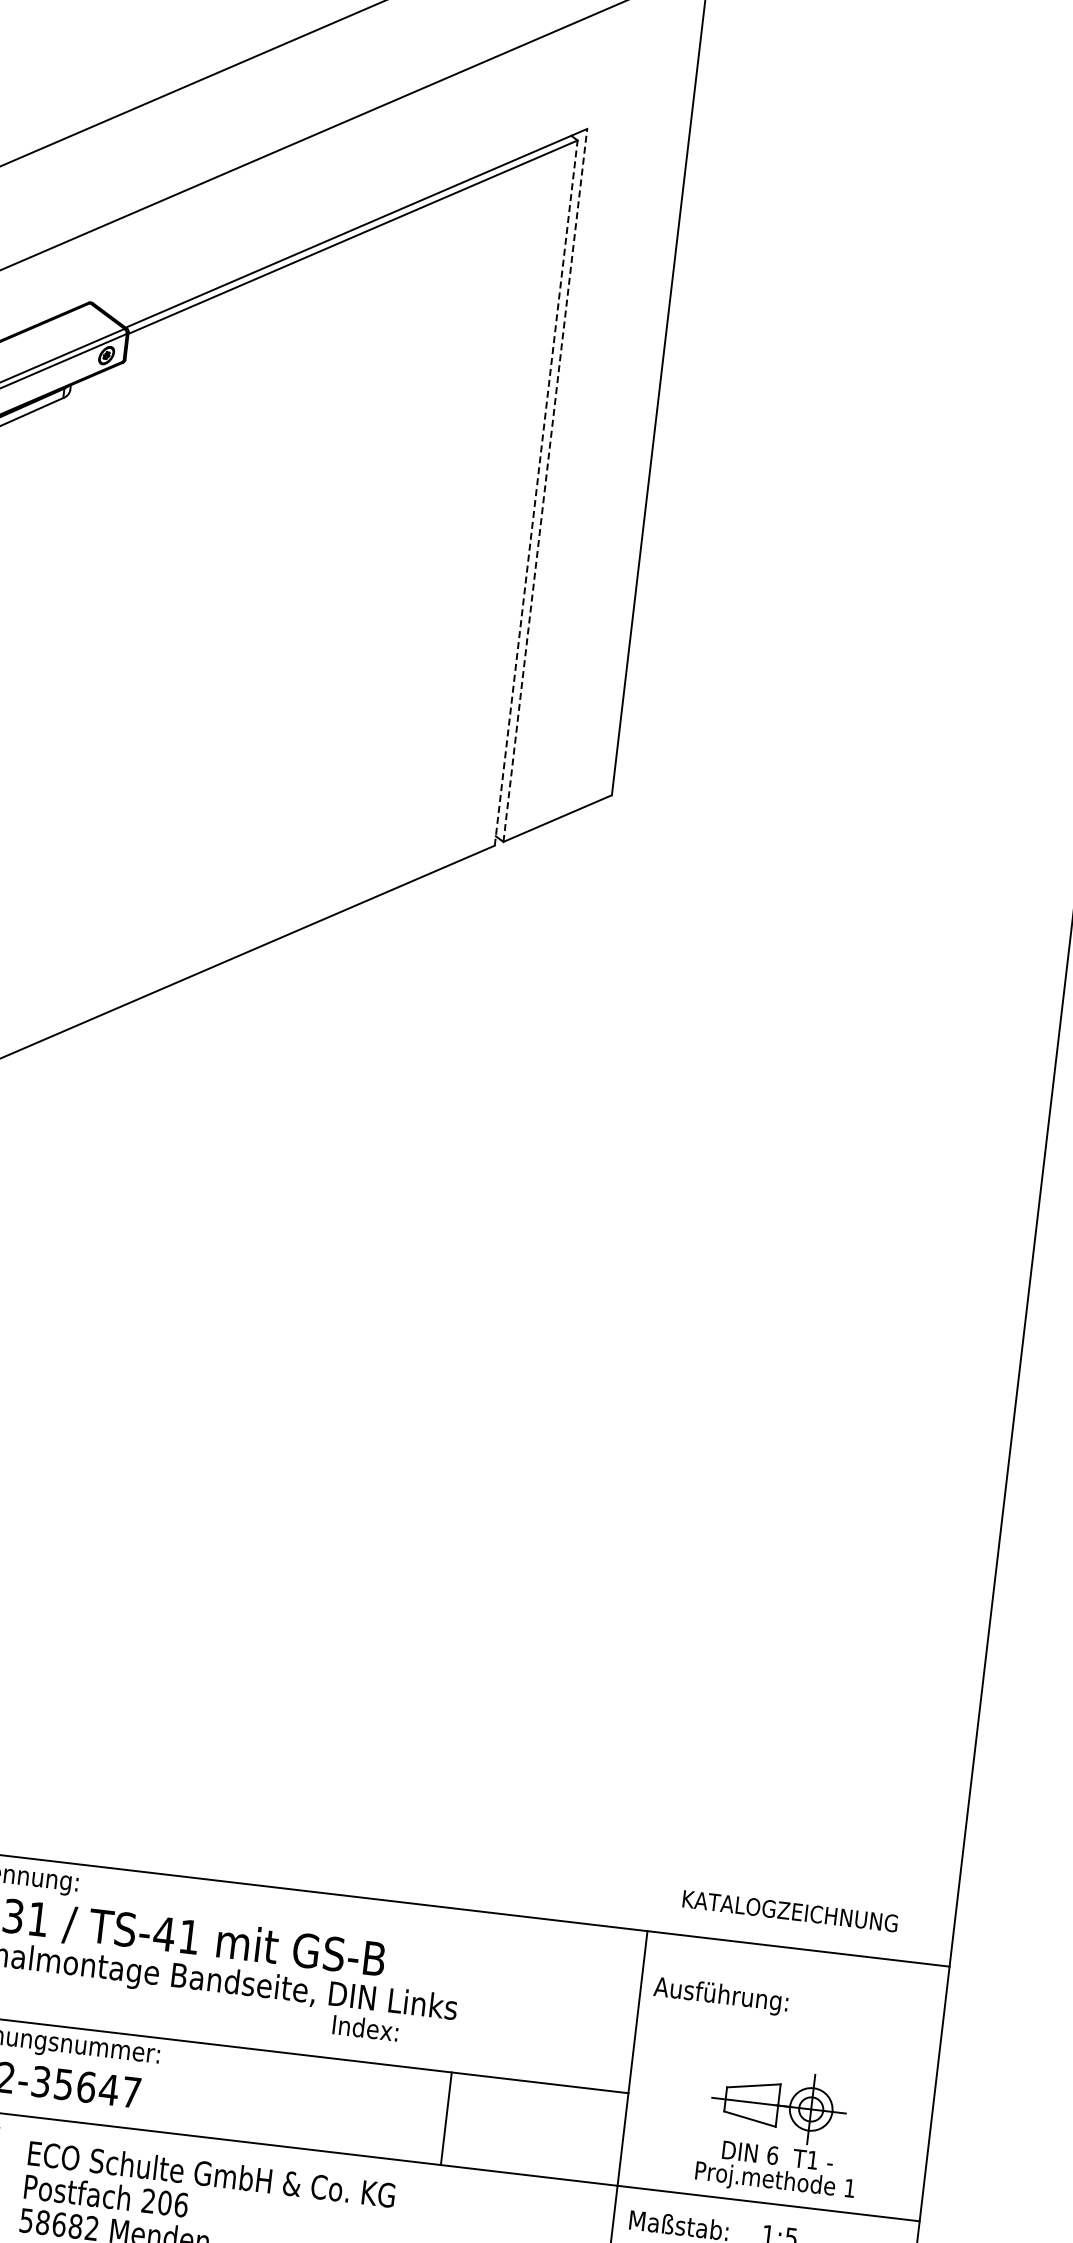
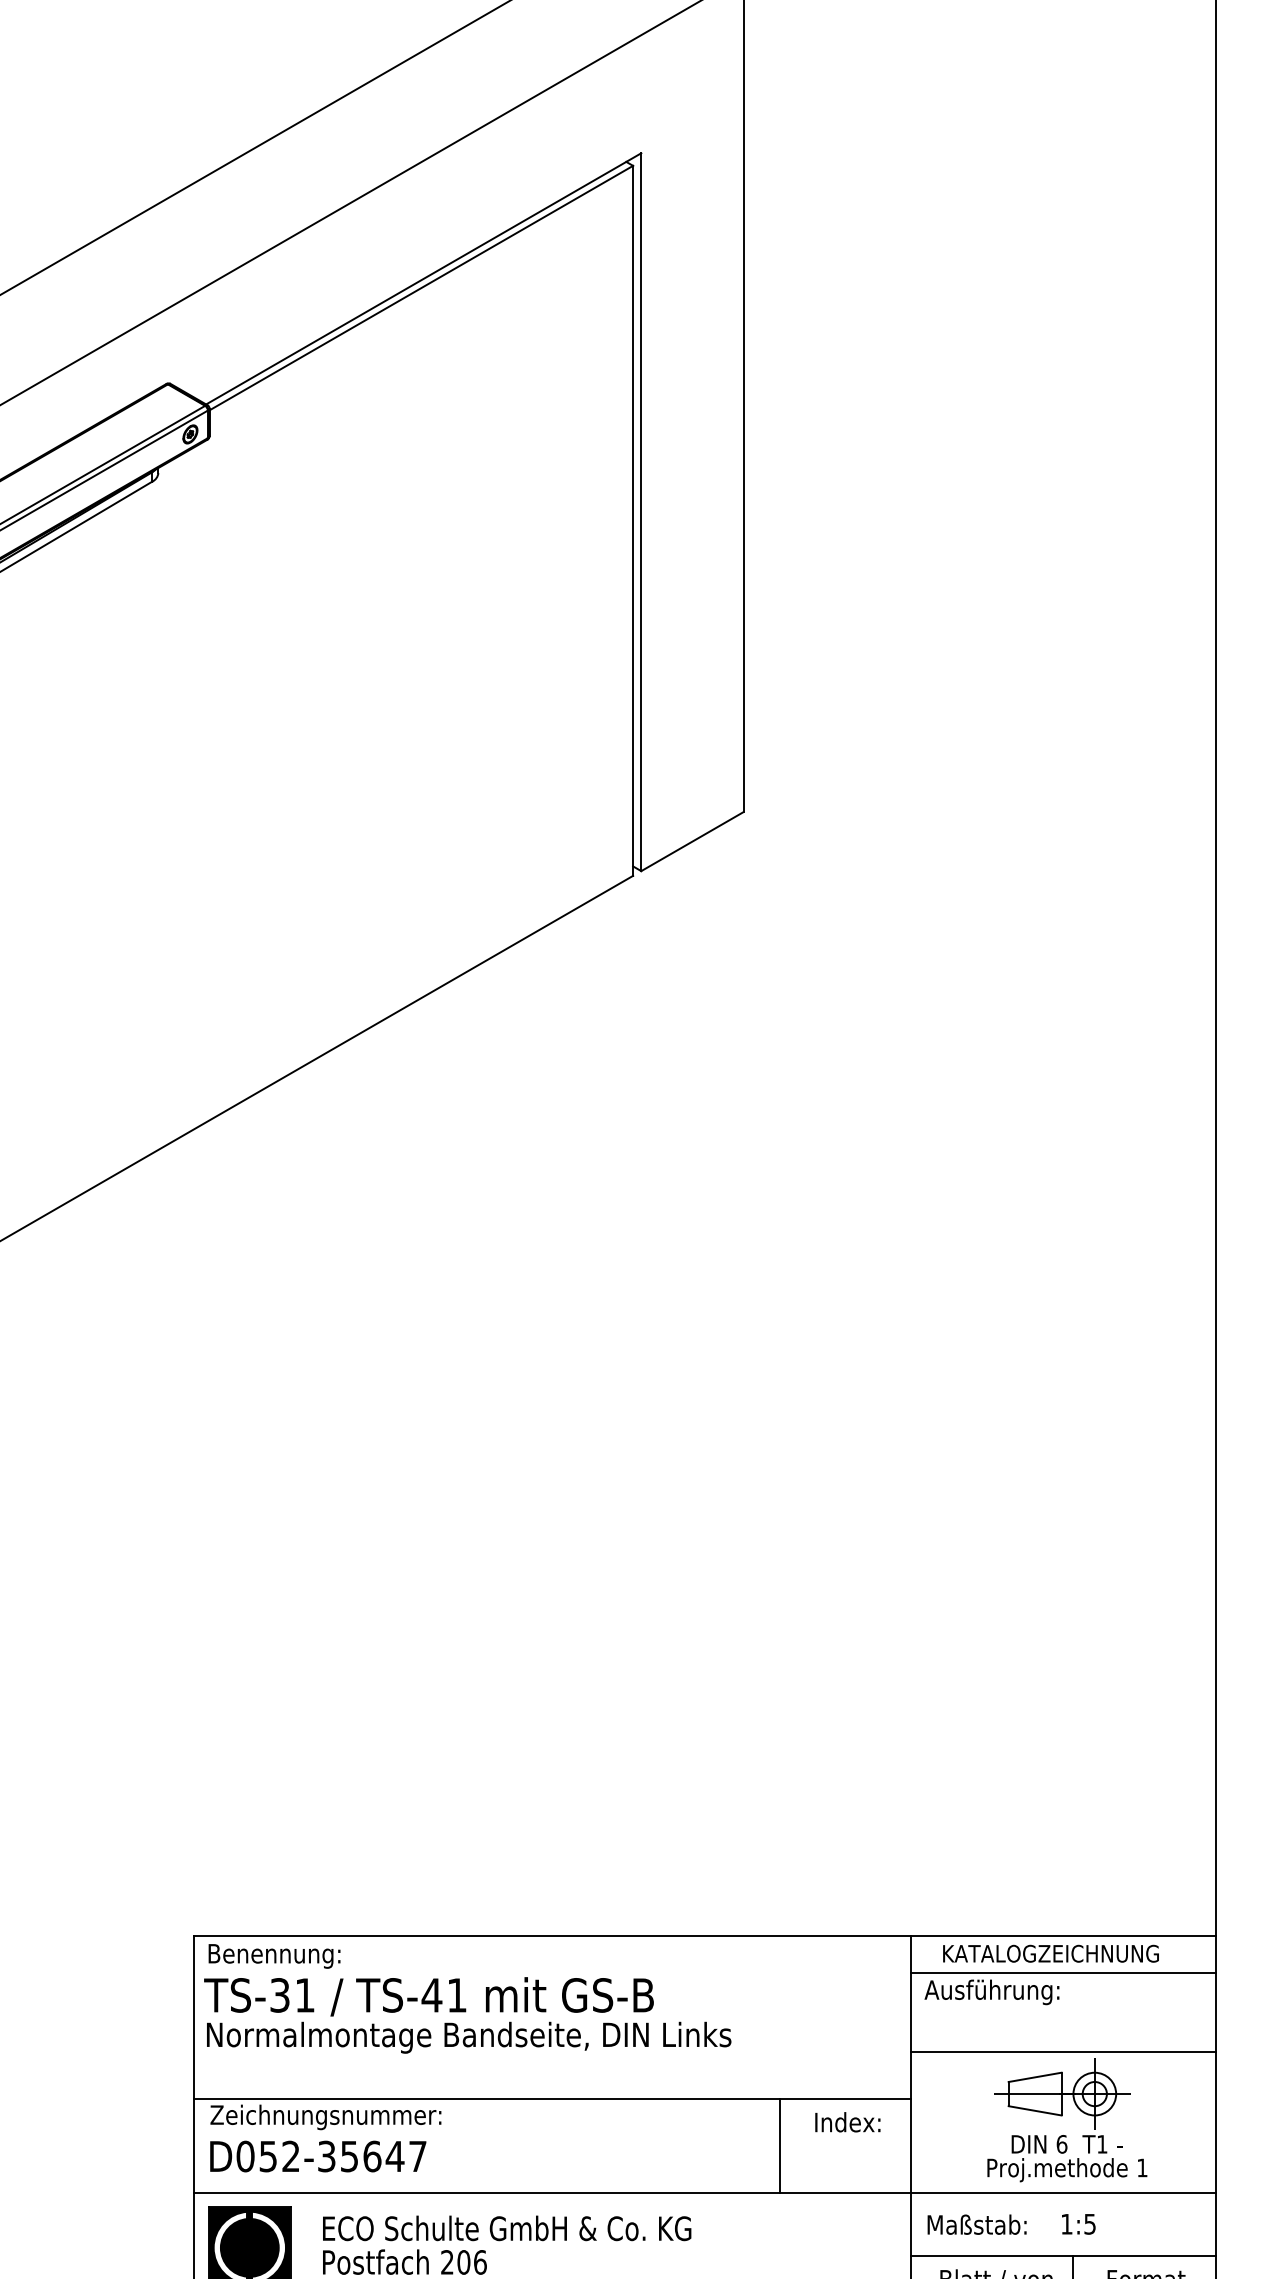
line: (545, 485) -> (641, 512), dashed -> solid
line: (536, 492) -> (633, 520), dashed -> solid
text: (789, 1911) -> (1050, 1953), moved
line: (794, 1986) -> (1063, 1973), added
text: (365, 2028) -> (847, 2122), moved
line: (785, 2063) -> (1063, 2051), added
line: (446, 2118) -> (779, 2145), moved

